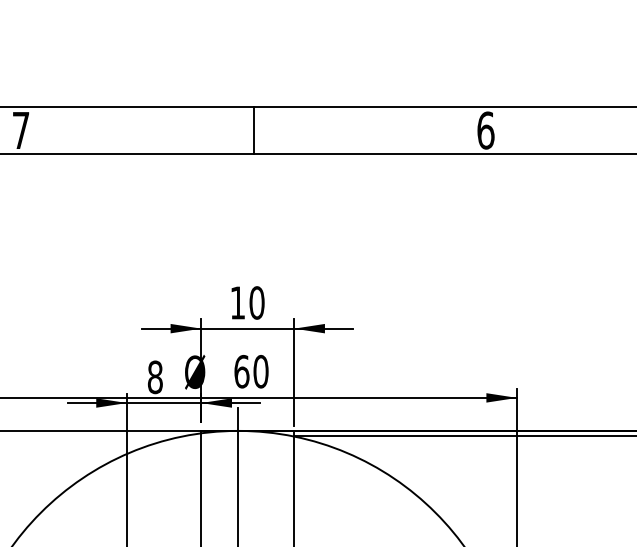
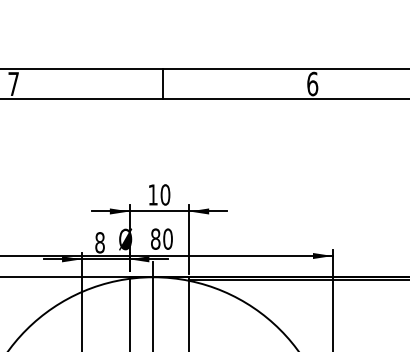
text: (241, 370) -> (155, 238), 60 -> 80

